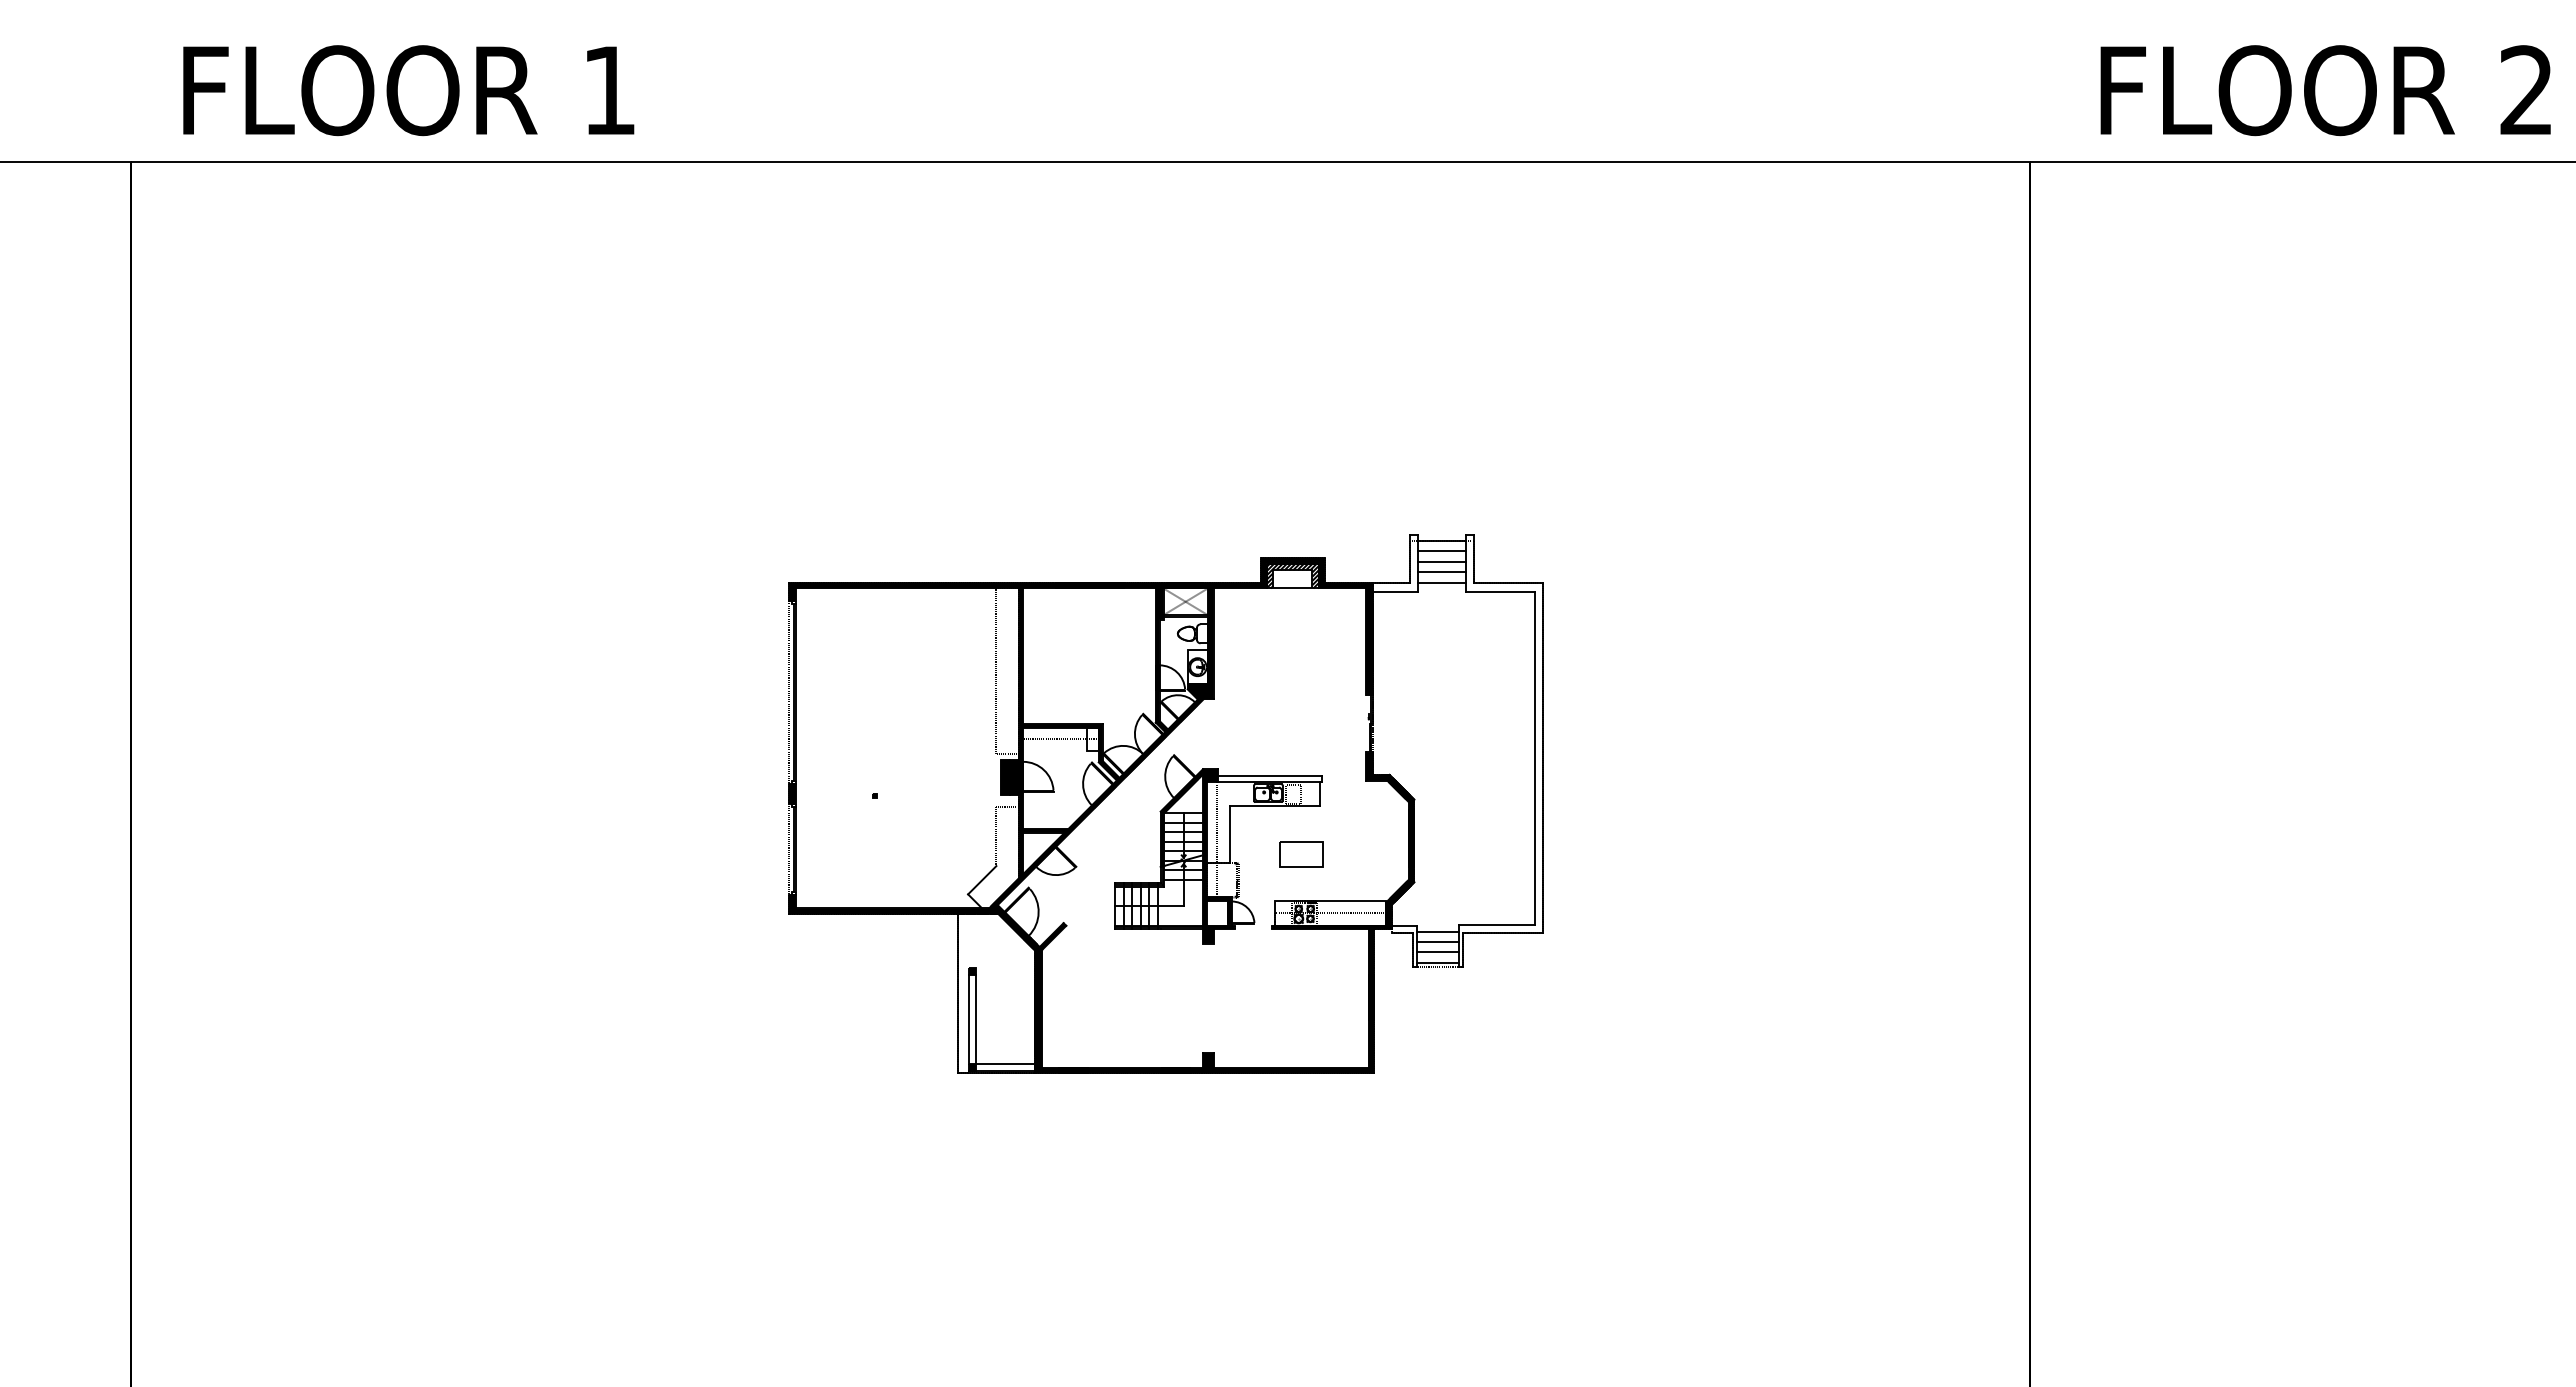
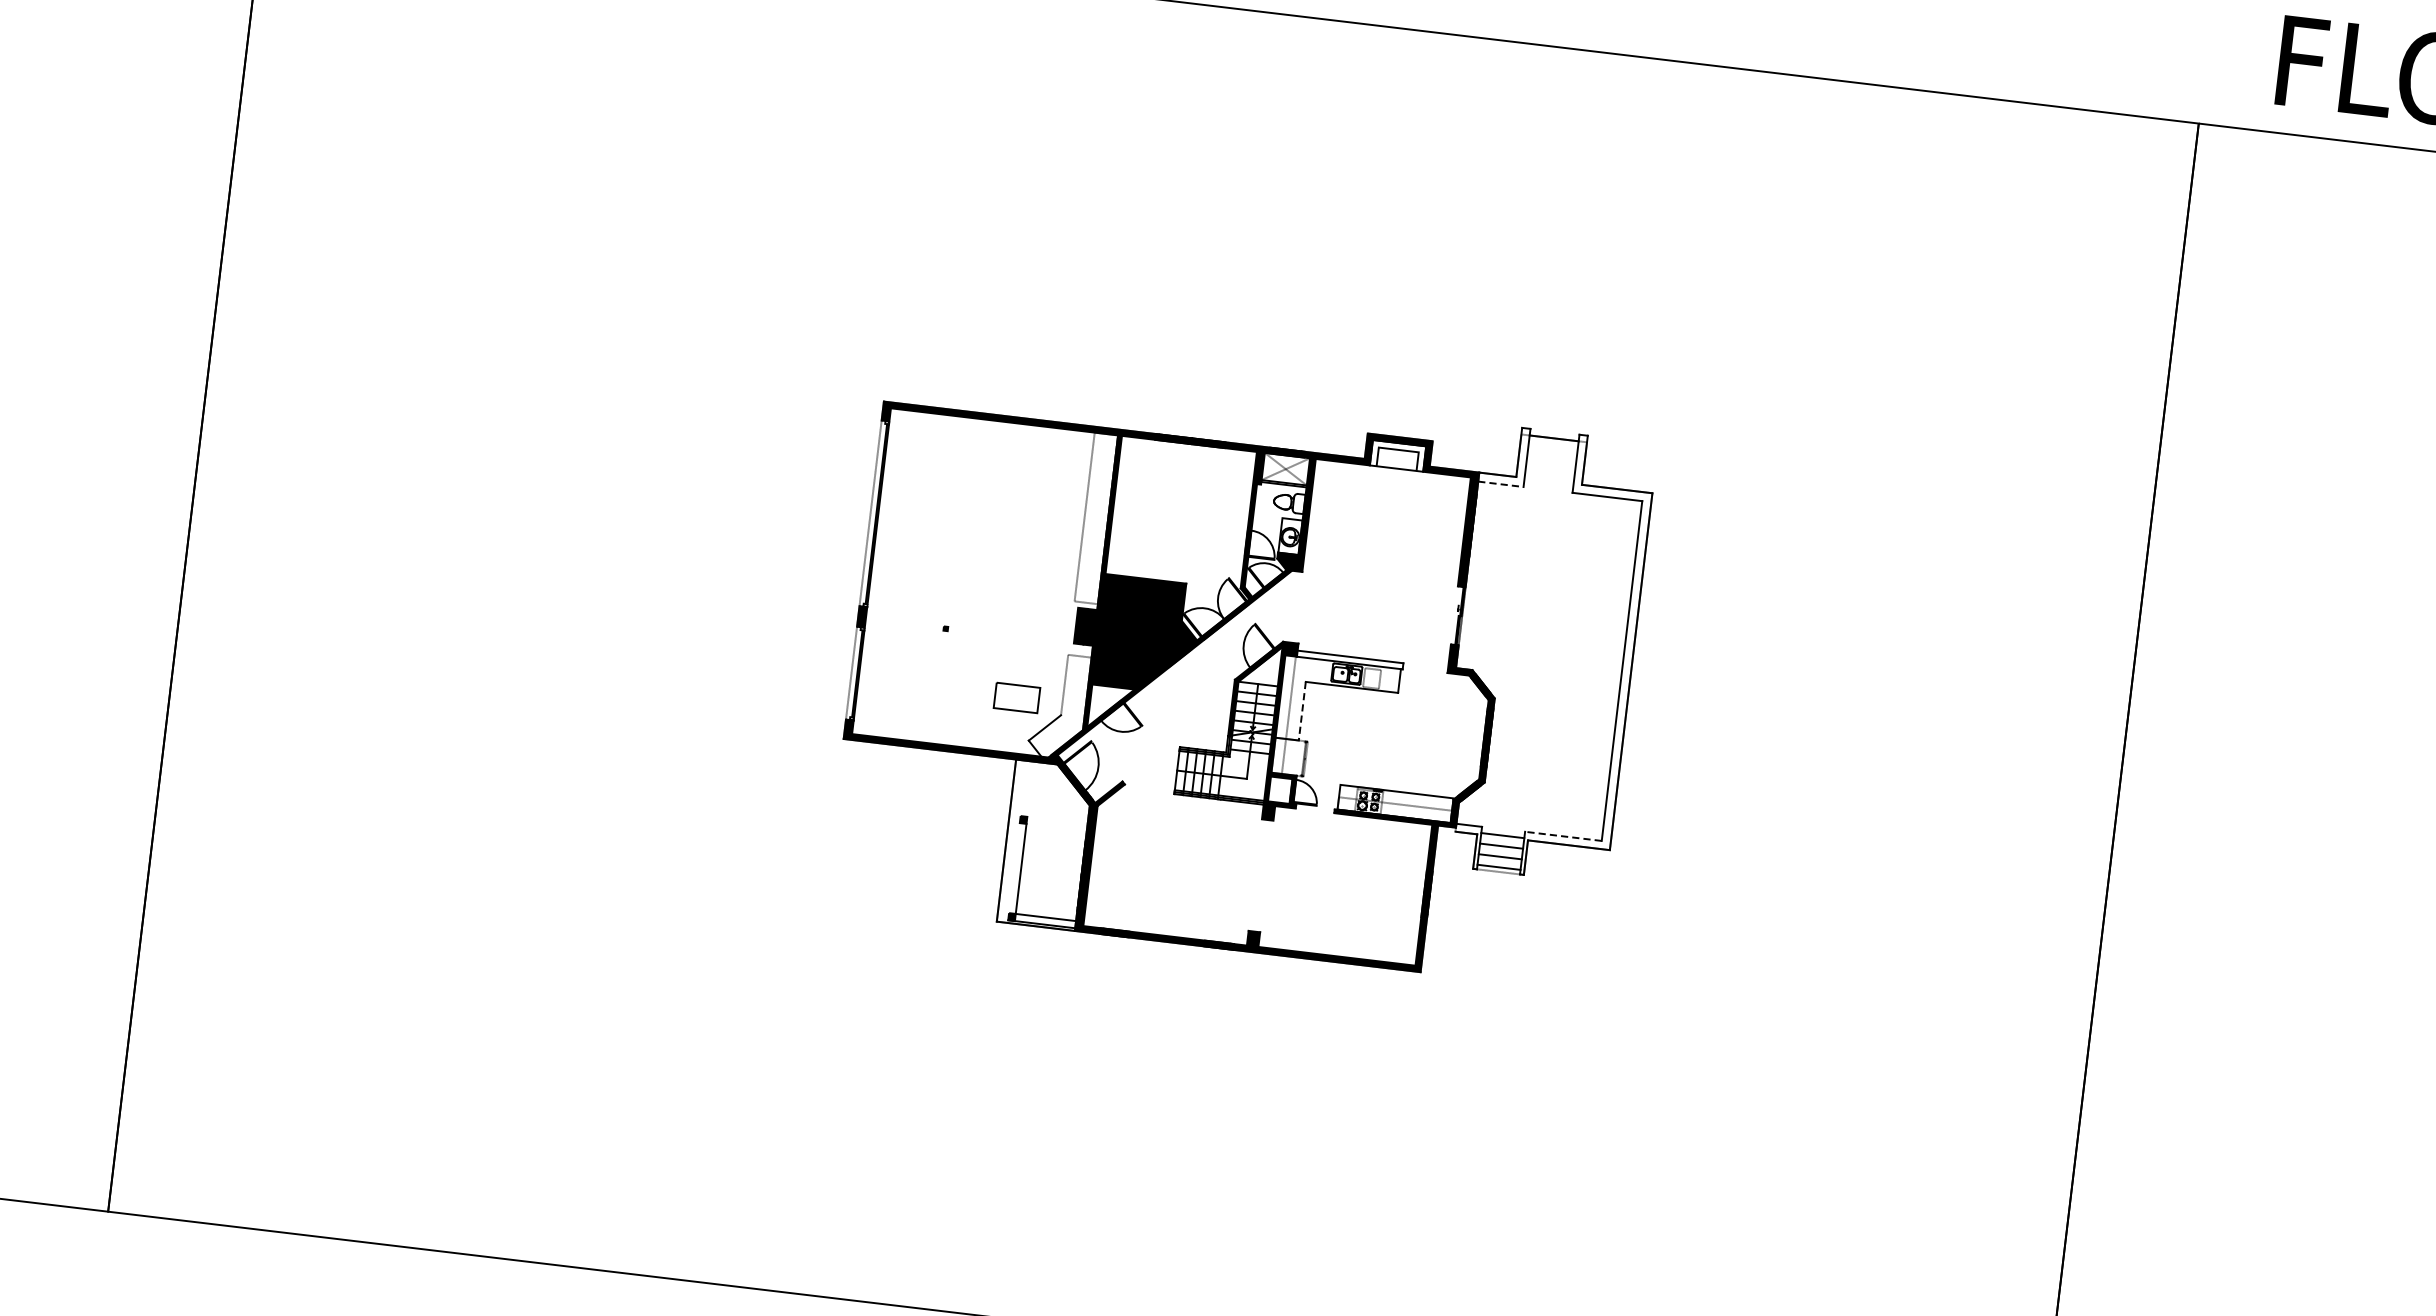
line: (1441, 551) -> (1552, 449), removed
line: (1441, 561) -> (1551, 459), removed
line: (1441, 572) -> (1549, 470), removed
hatch: (1292, 575) -> (1397, 455), removed
line: (1441, 582) -> (1548, 480), removed
line: (1396, 591) -> (1501, 484), solid -> dashed
line: (1229, 834) -> (1302, 711), solid -> dashed
part: (1301, 854) -> (1016, 698), moved
line: (1496, 925) -> (1563, 836), solid -> dashed
line: (968, 1019) -> (1013, 868), removed

